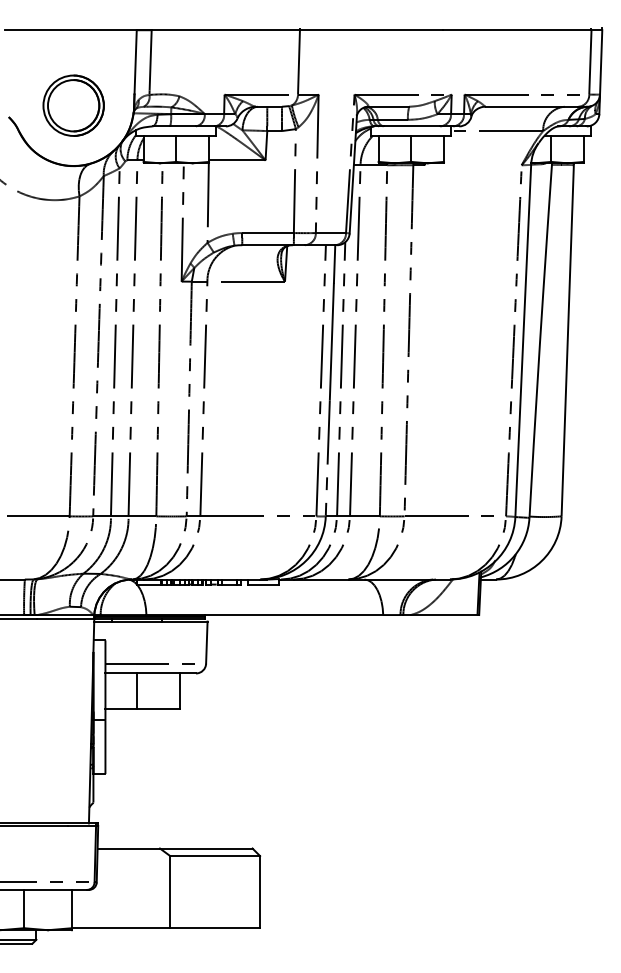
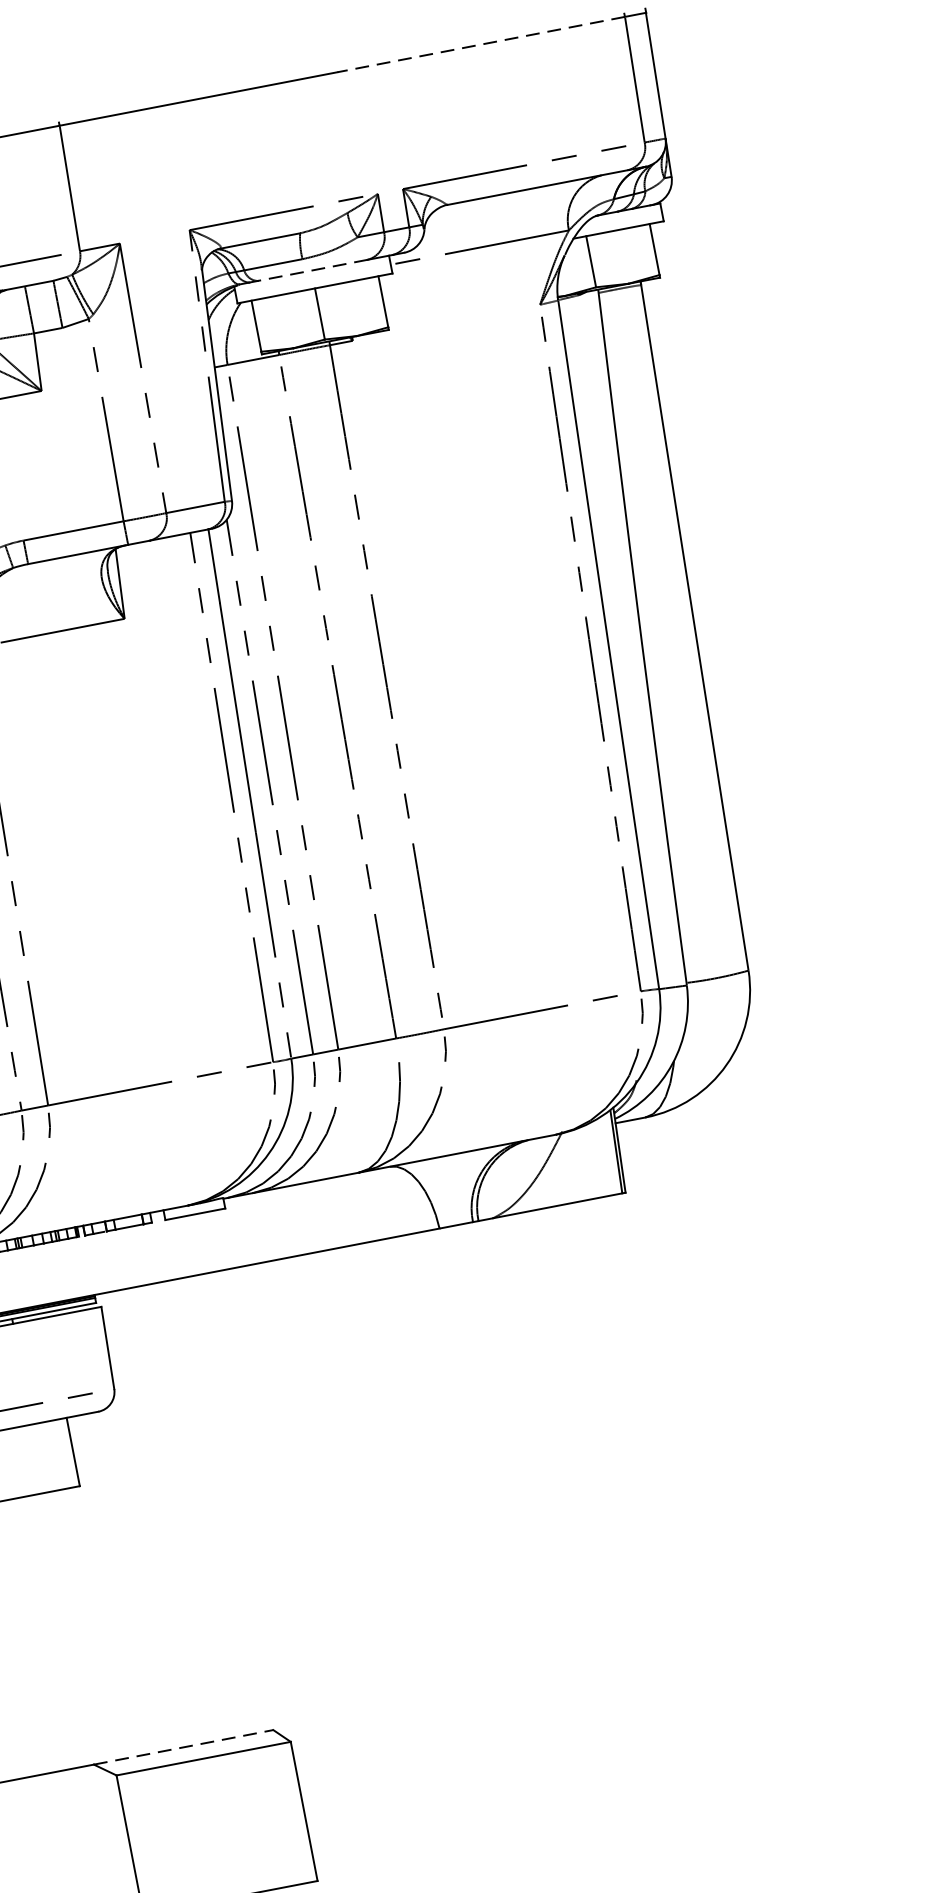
line: (516, 30) -> (479, 45), solid -> dashed
line: (411, 126) -> (311, 270), solid -> dashed
line: (206, 848) -> (184, 1747), solid -> dashed

